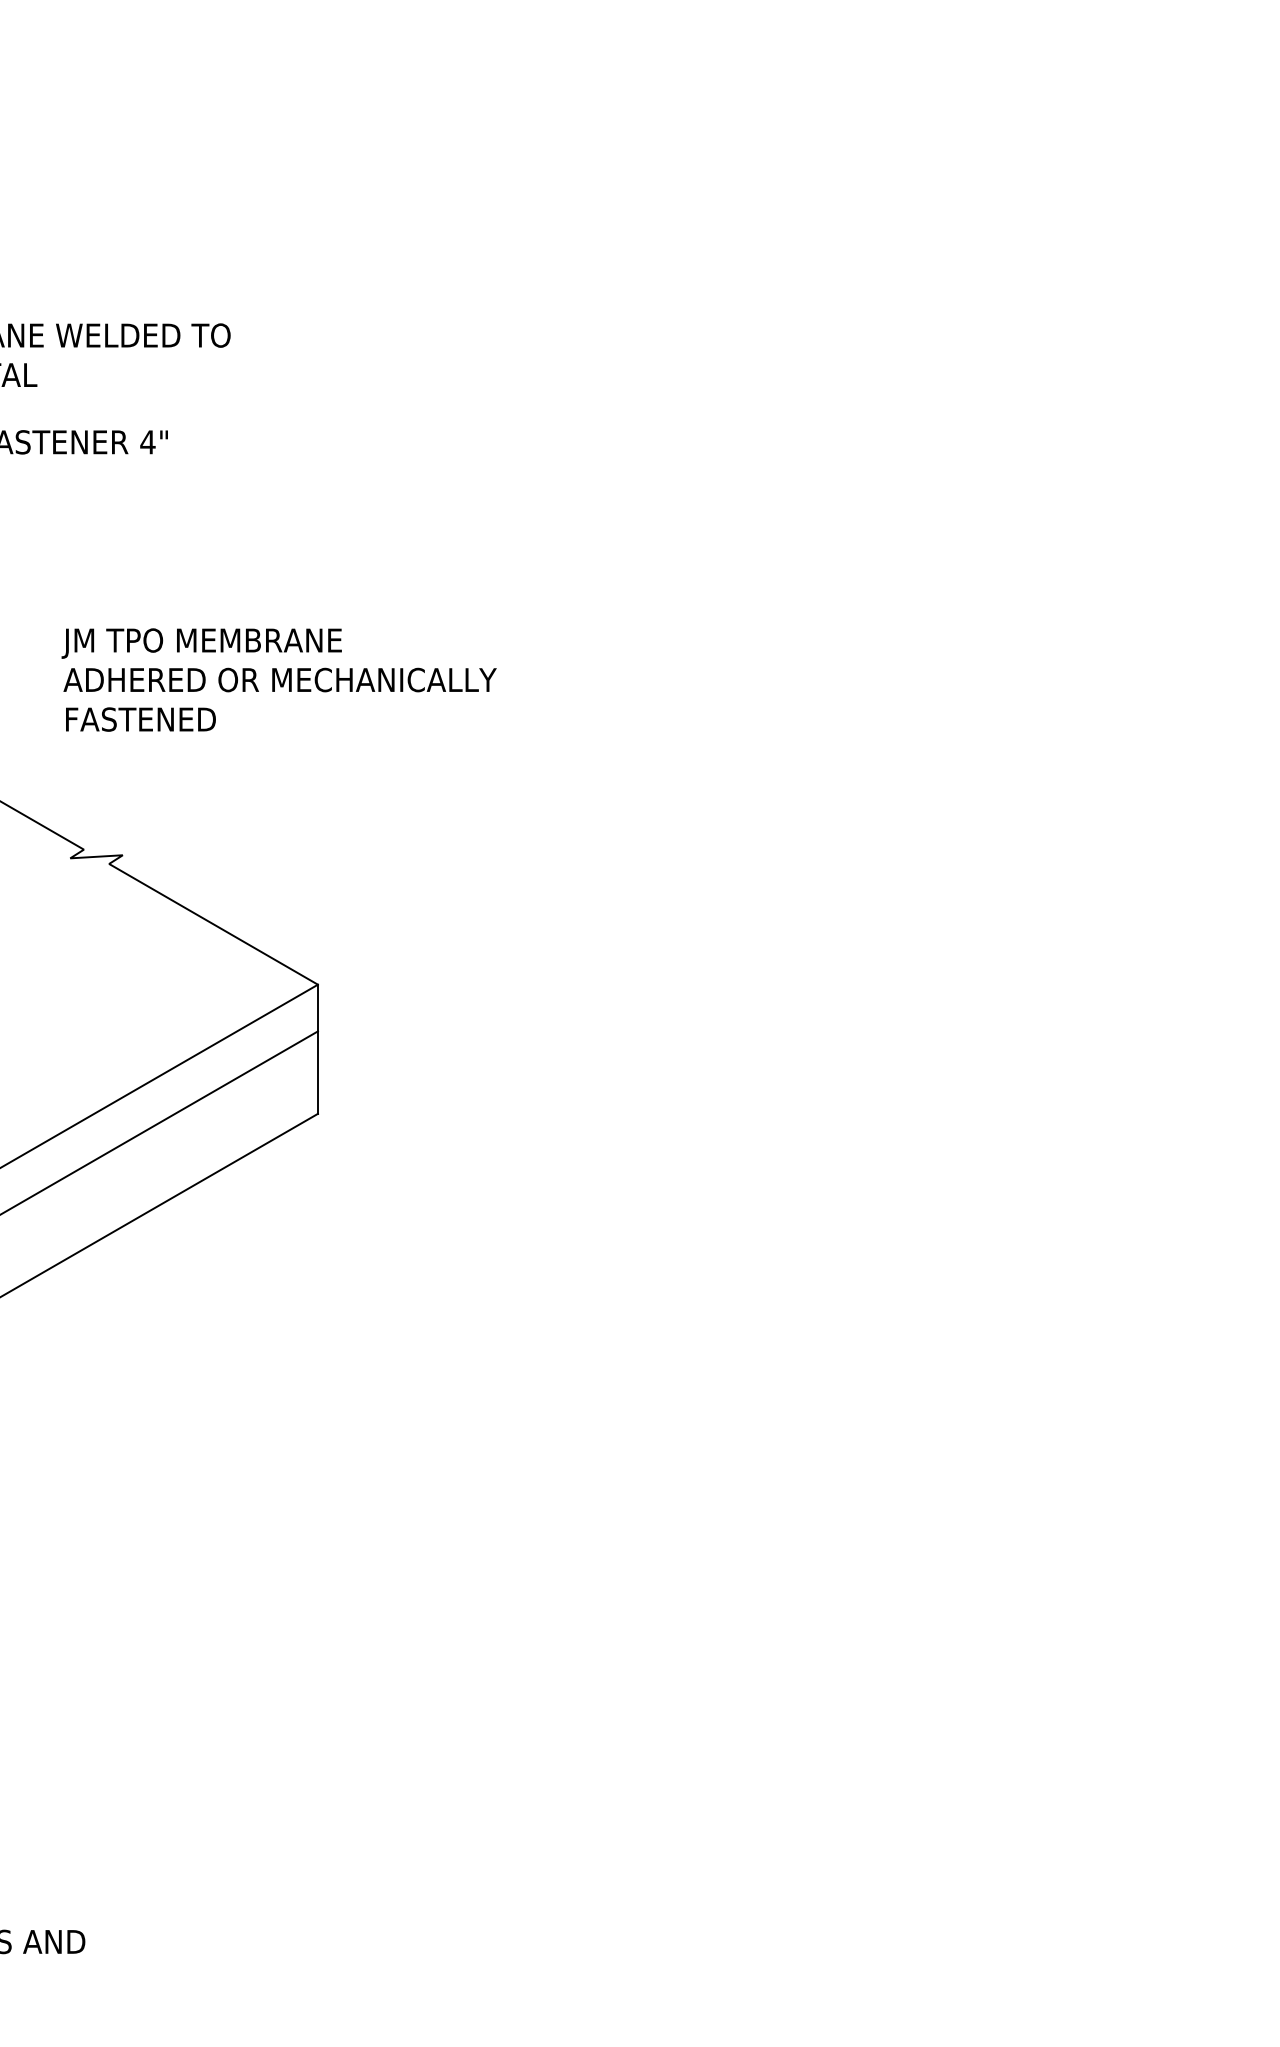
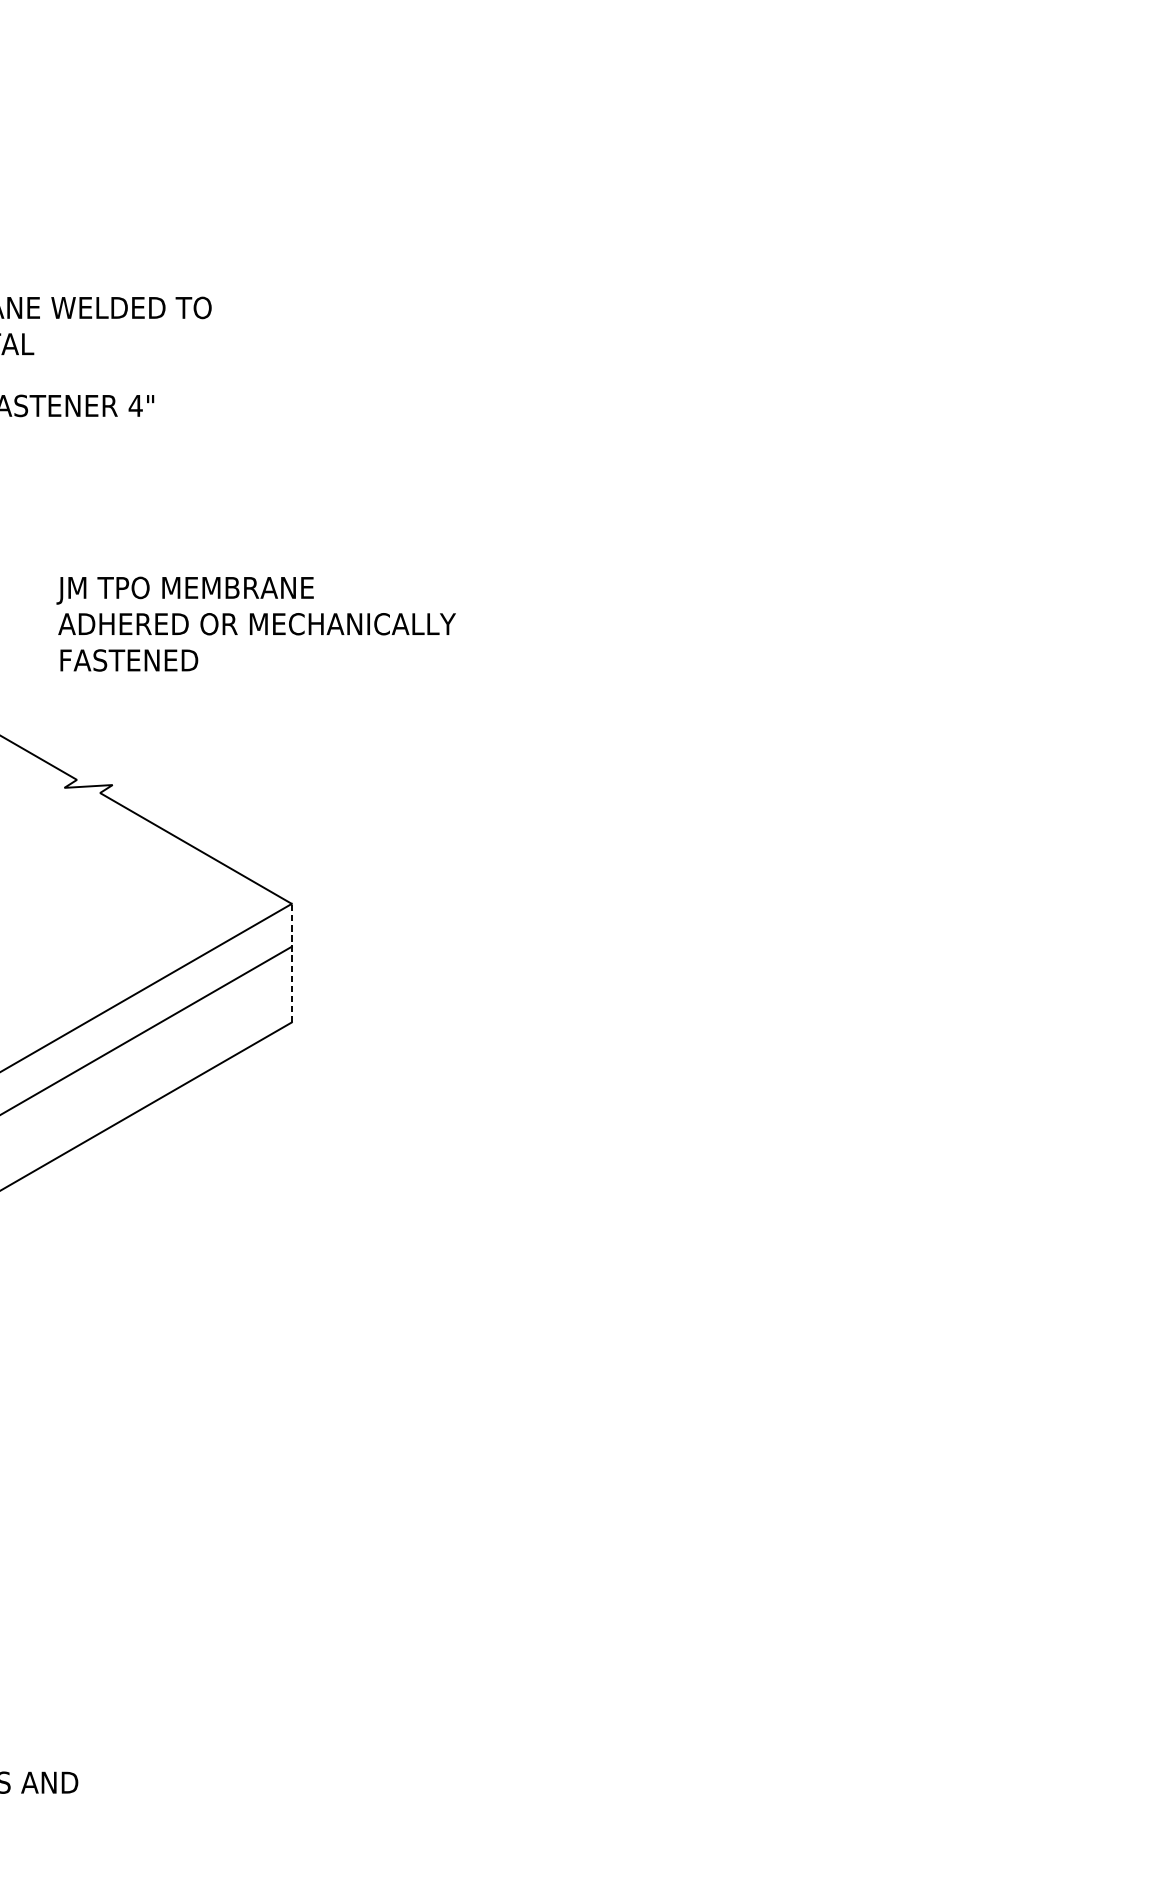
line: (317, 1049) -> (291, 963), solid -> dashed

